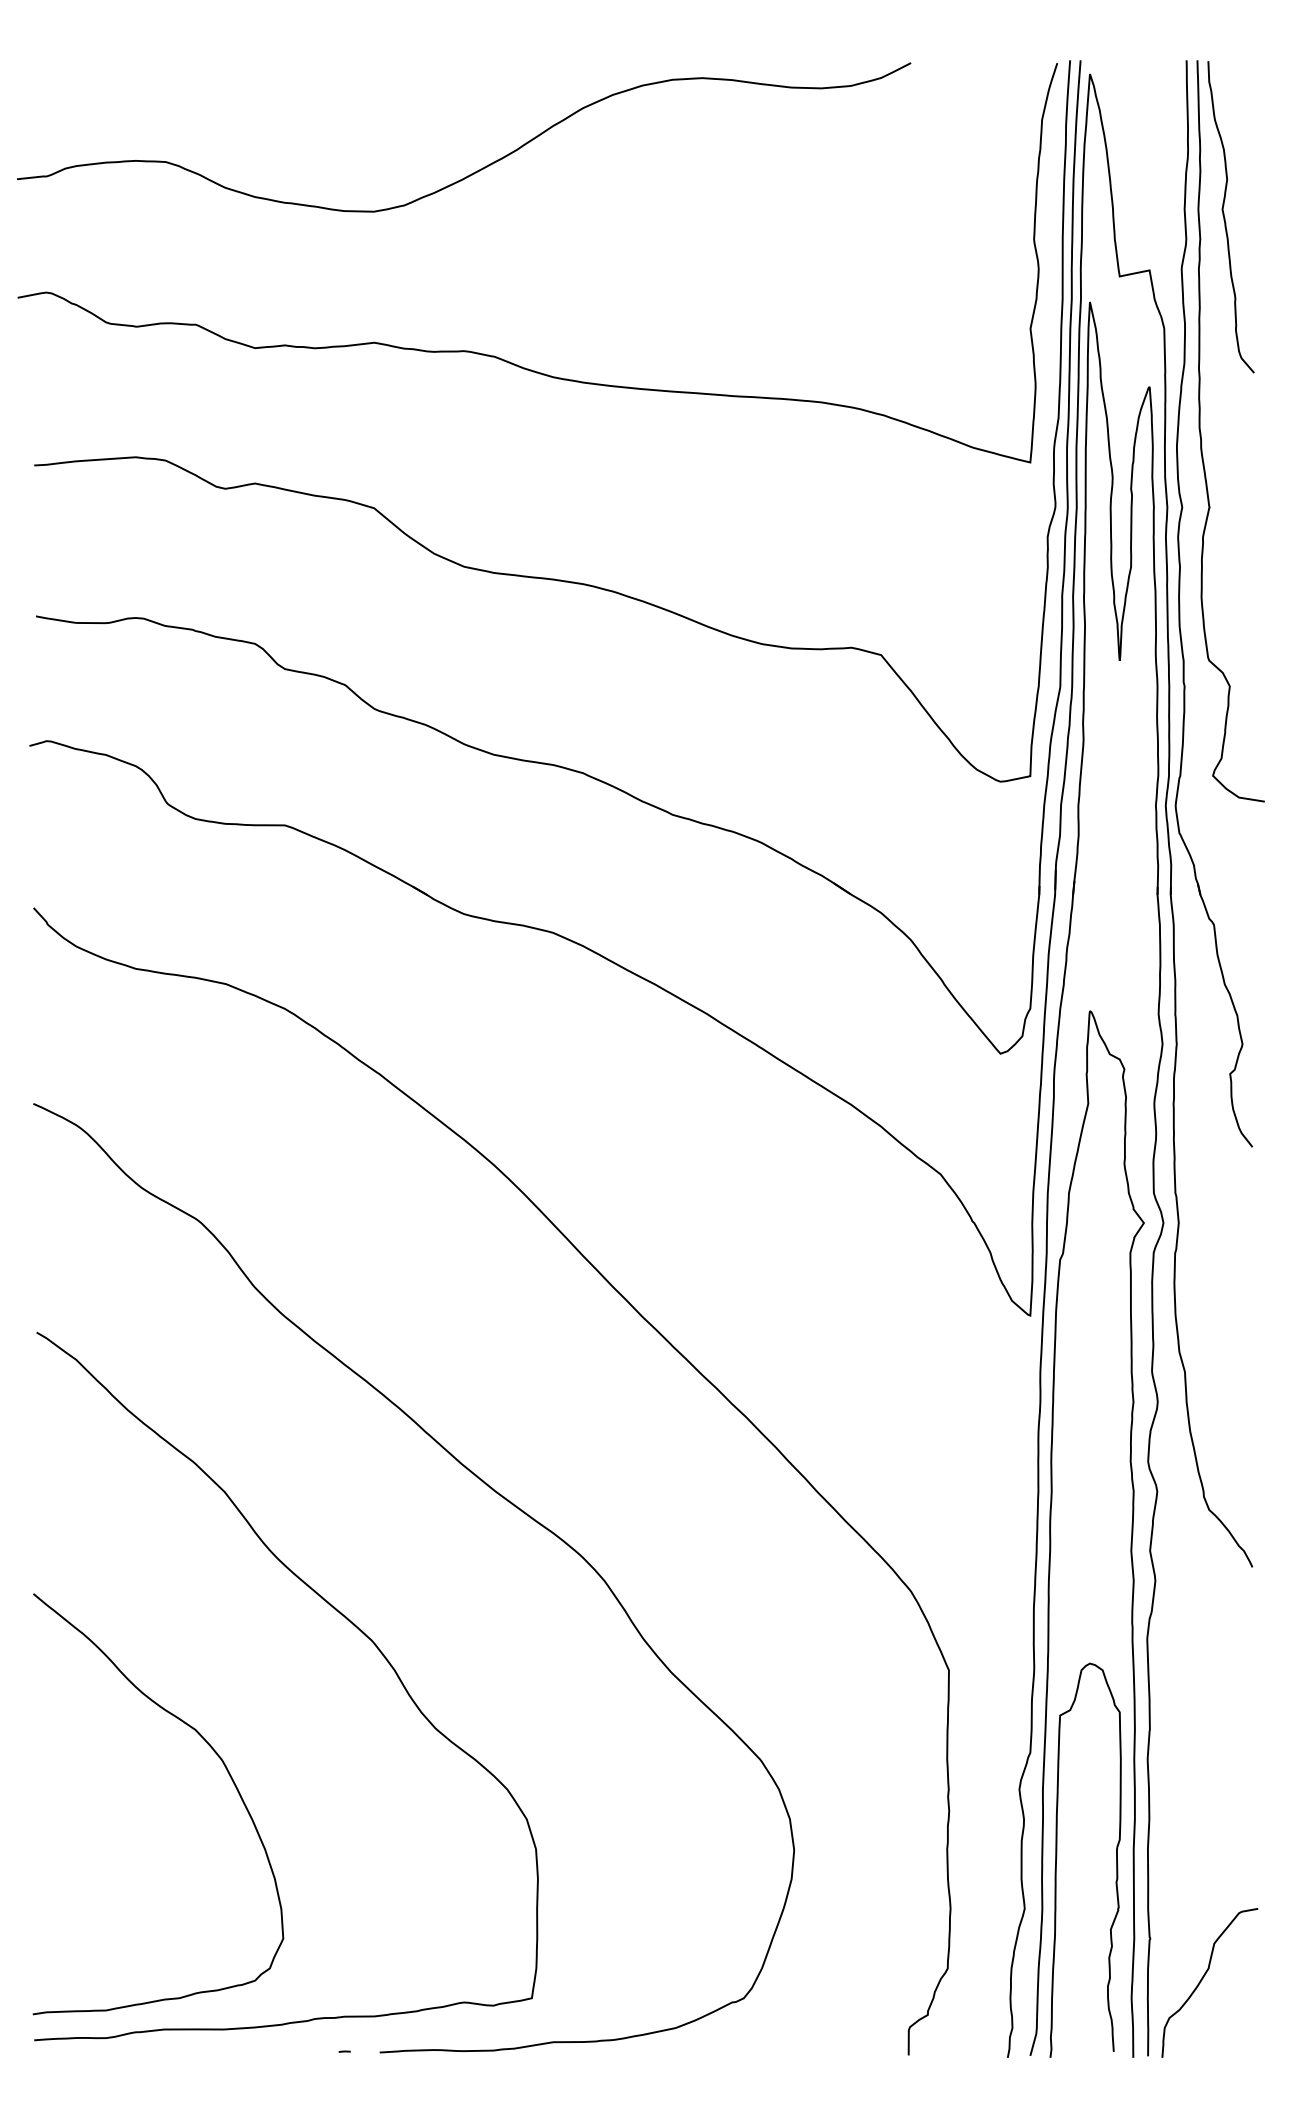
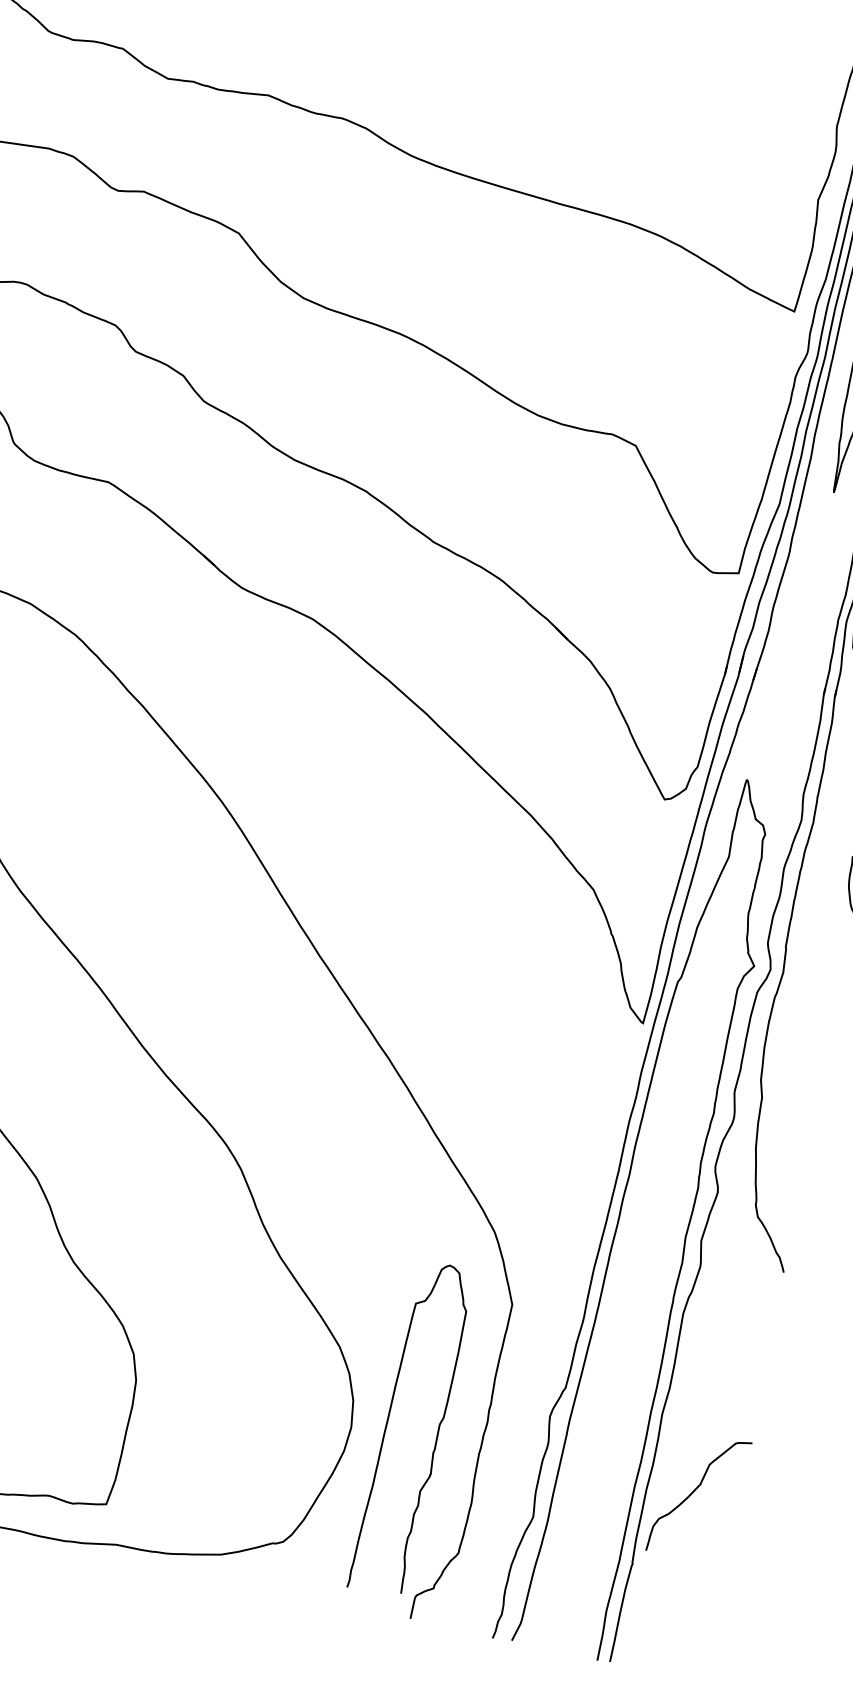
curve: (1057, 1857) -> (388, 1421), moved
curve: (1204, 1977) -> (695, 1491), moved

